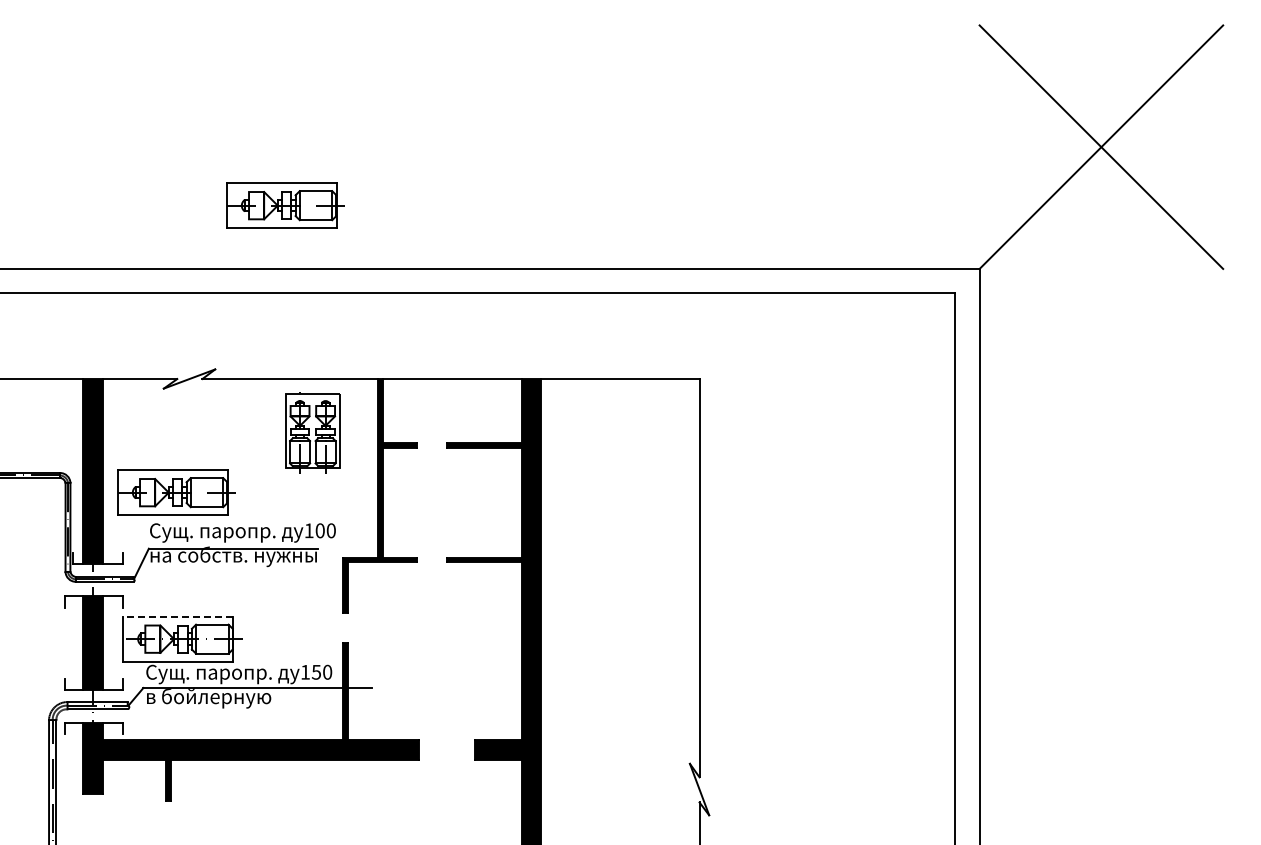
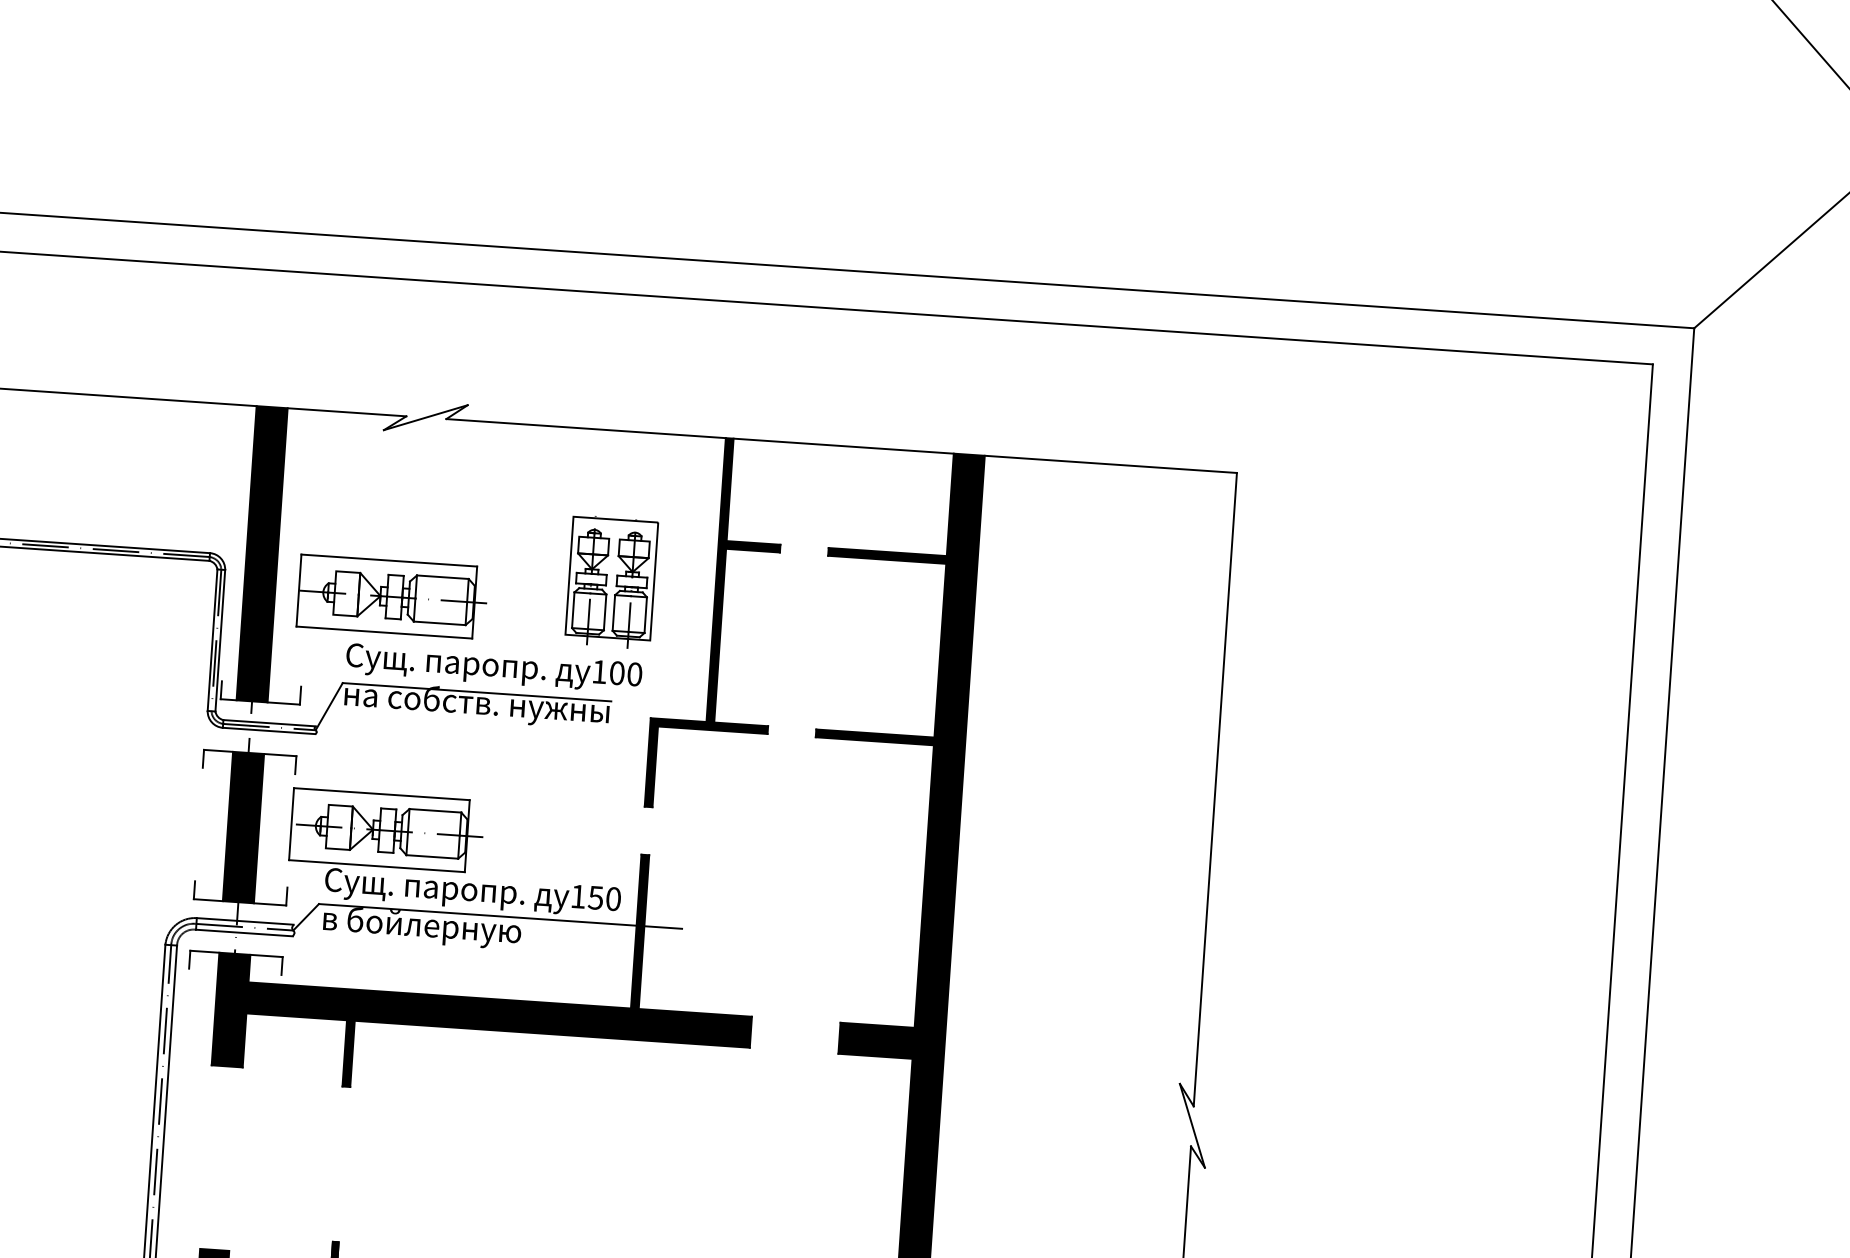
part: (285, 205) -> (597, 152), removed
part: (312, 432) -> (611, 581), moved
line: (177, 616) -> (380, 794), dashed -> solid

